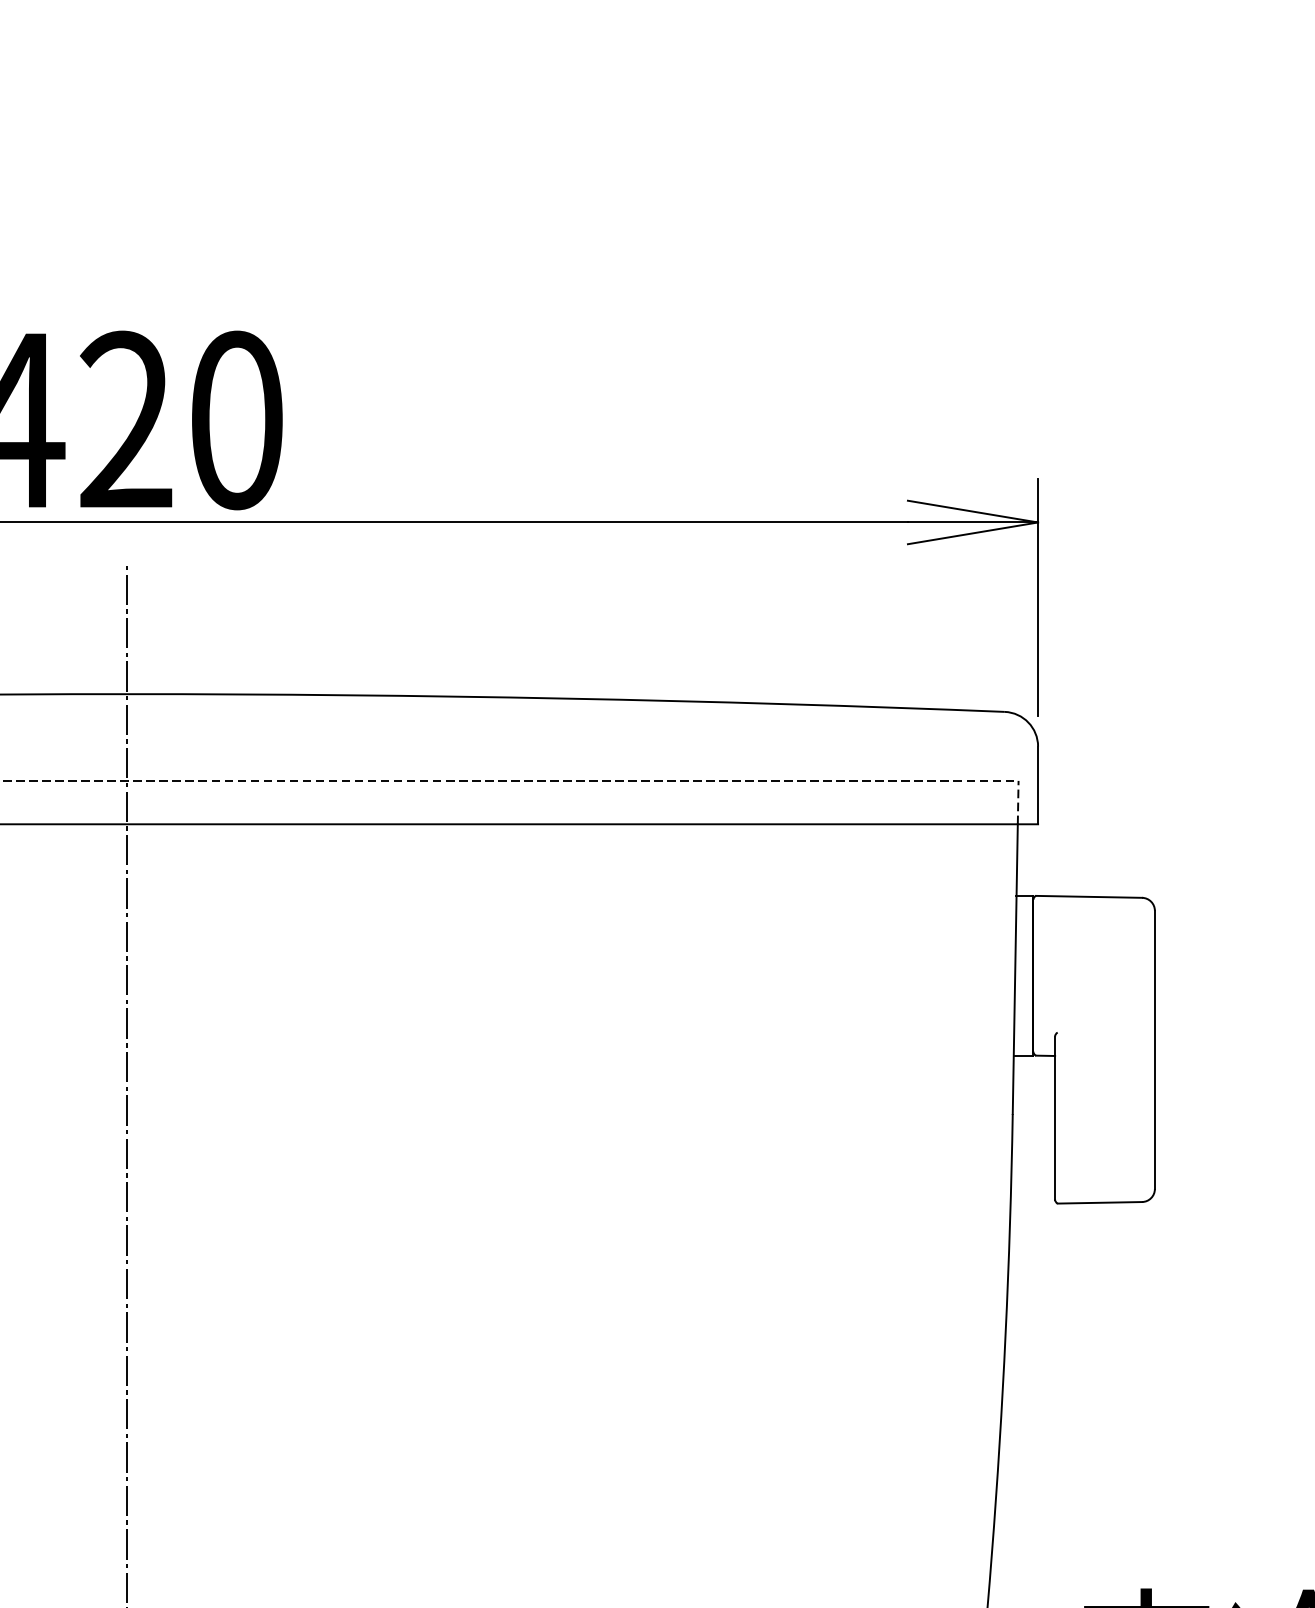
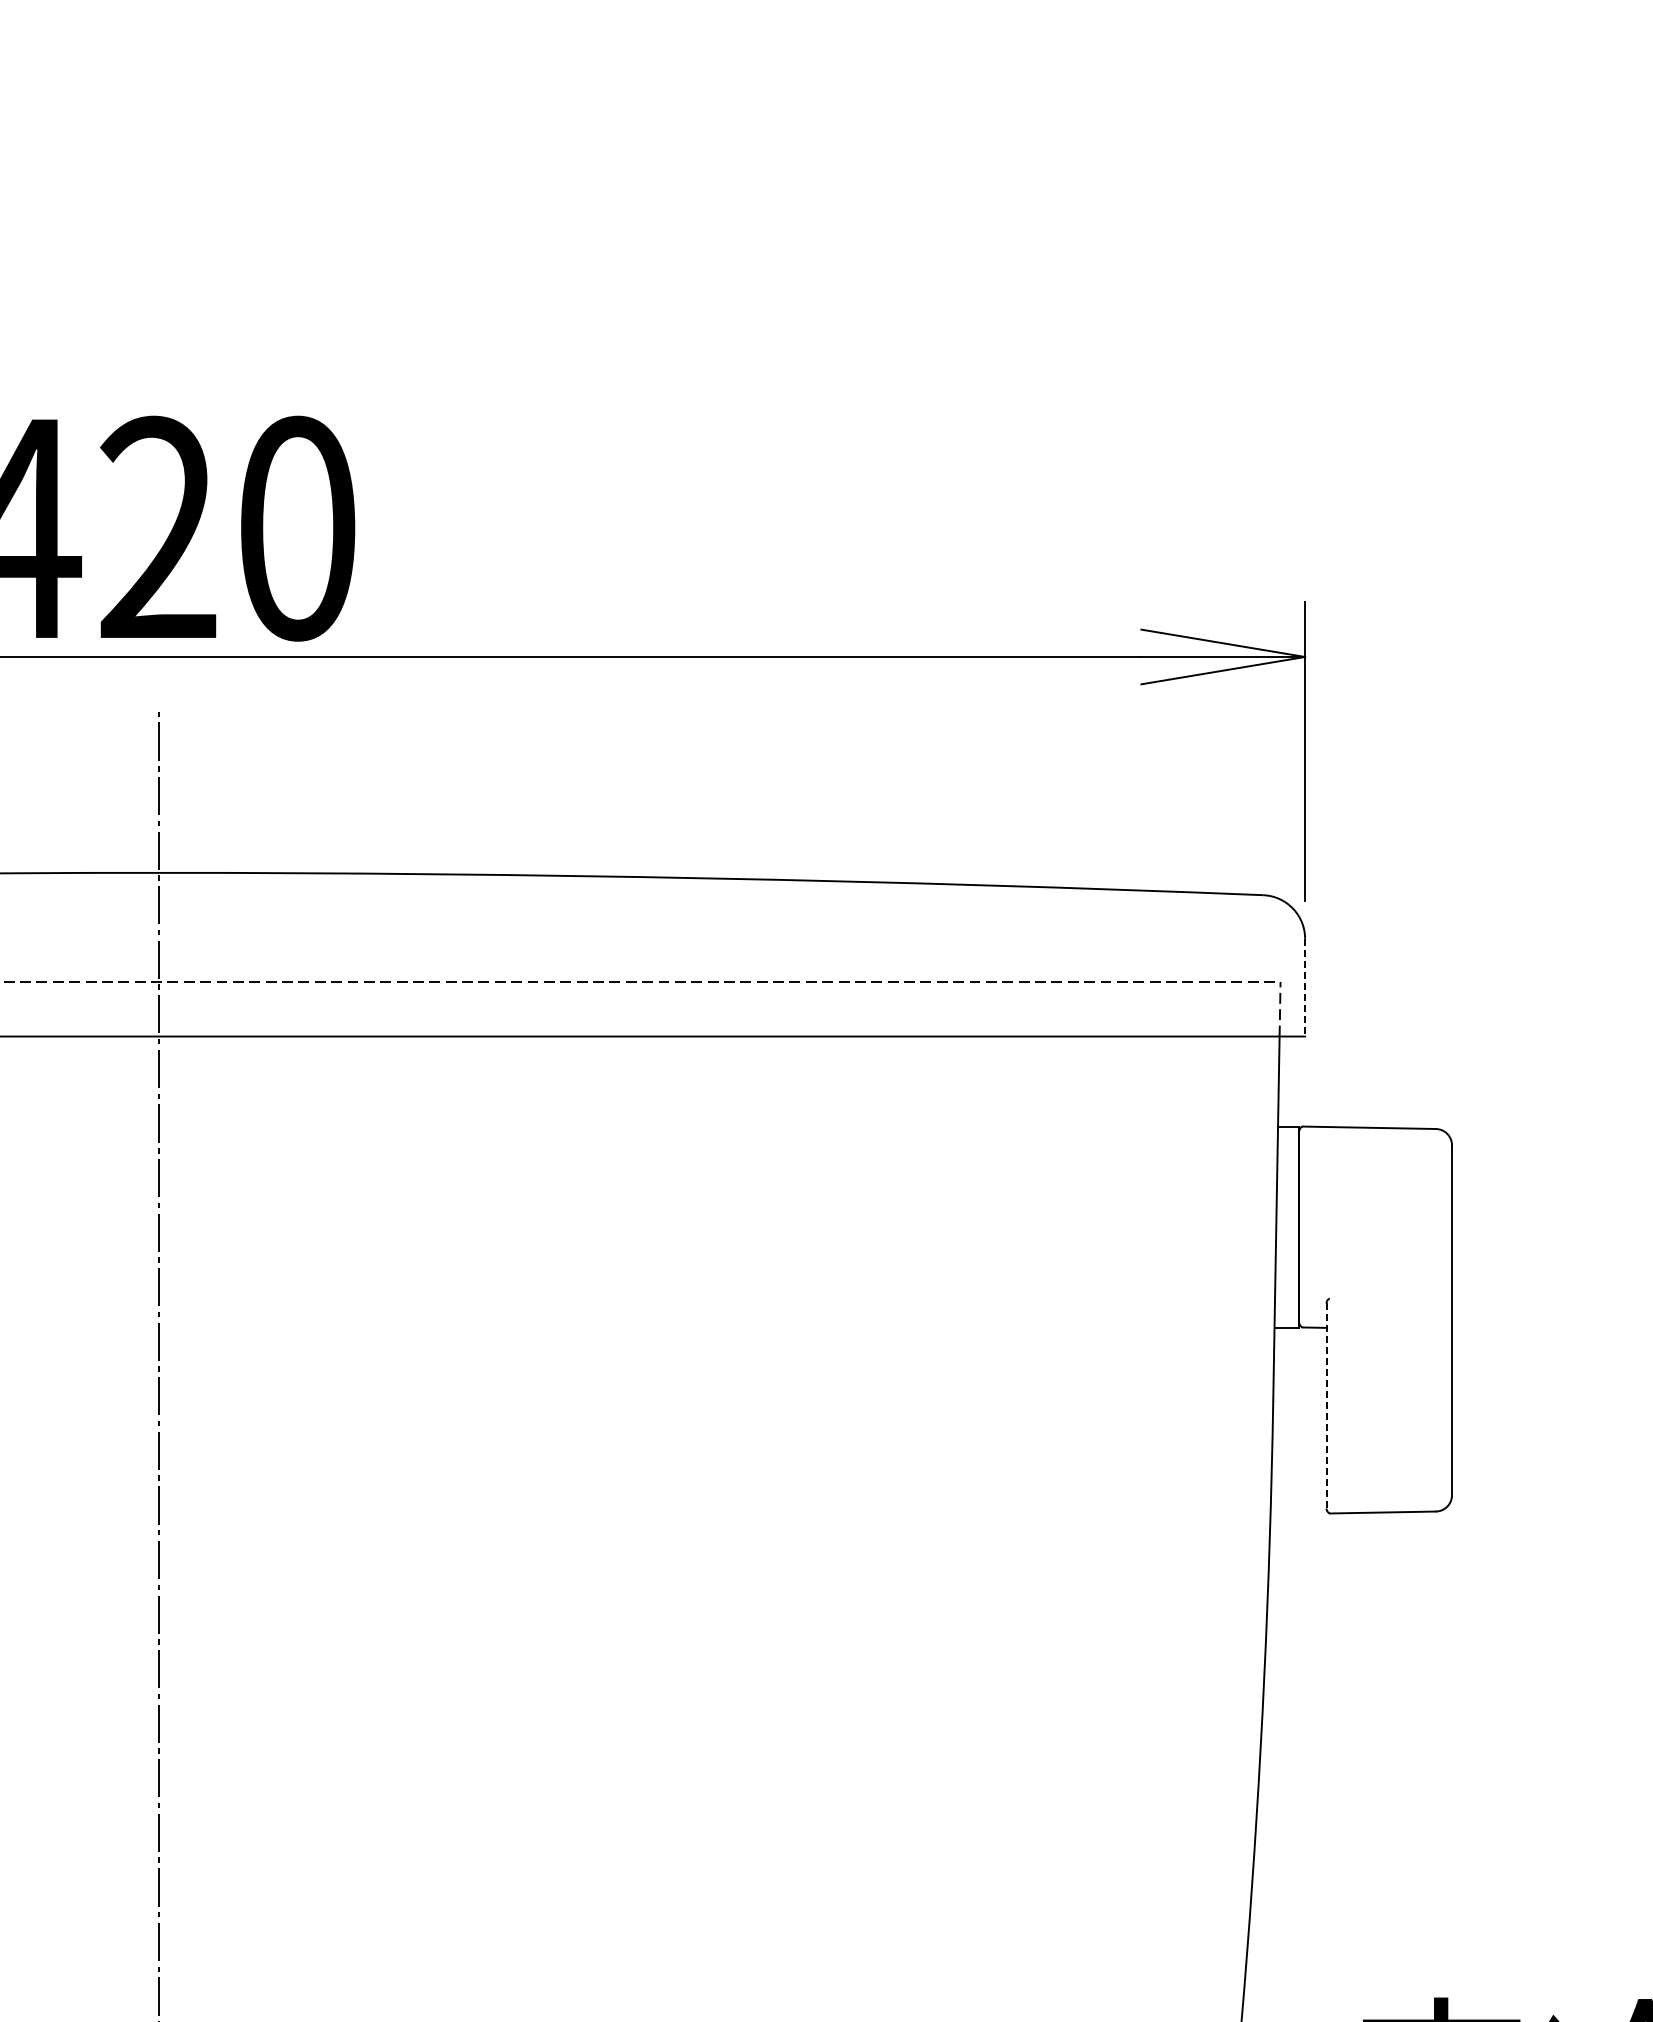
line: (1038, 785) -> (1305, 987), solid -> dashed
line: (1055, 1118) -> (1326, 1406), solid -> dashed

